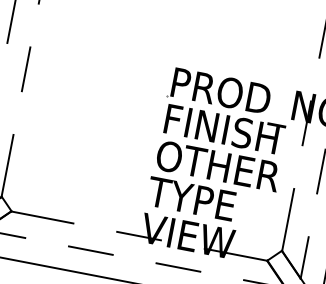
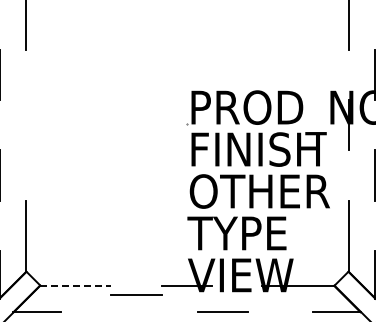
line: (26, 68) -> (26, 124), removed
line: (42, 217) -> (75, 285), solid -> dashed
line: (90, 249) -> (136, 294), moved
line: (177, 266) -> (222, 311), moved

